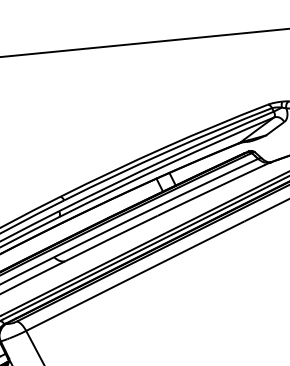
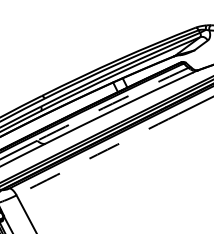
arc: (155, 207) -> (112, 103), solid -> dashed
arc: (135, 276) -> (97, 155), solid -> dashed

